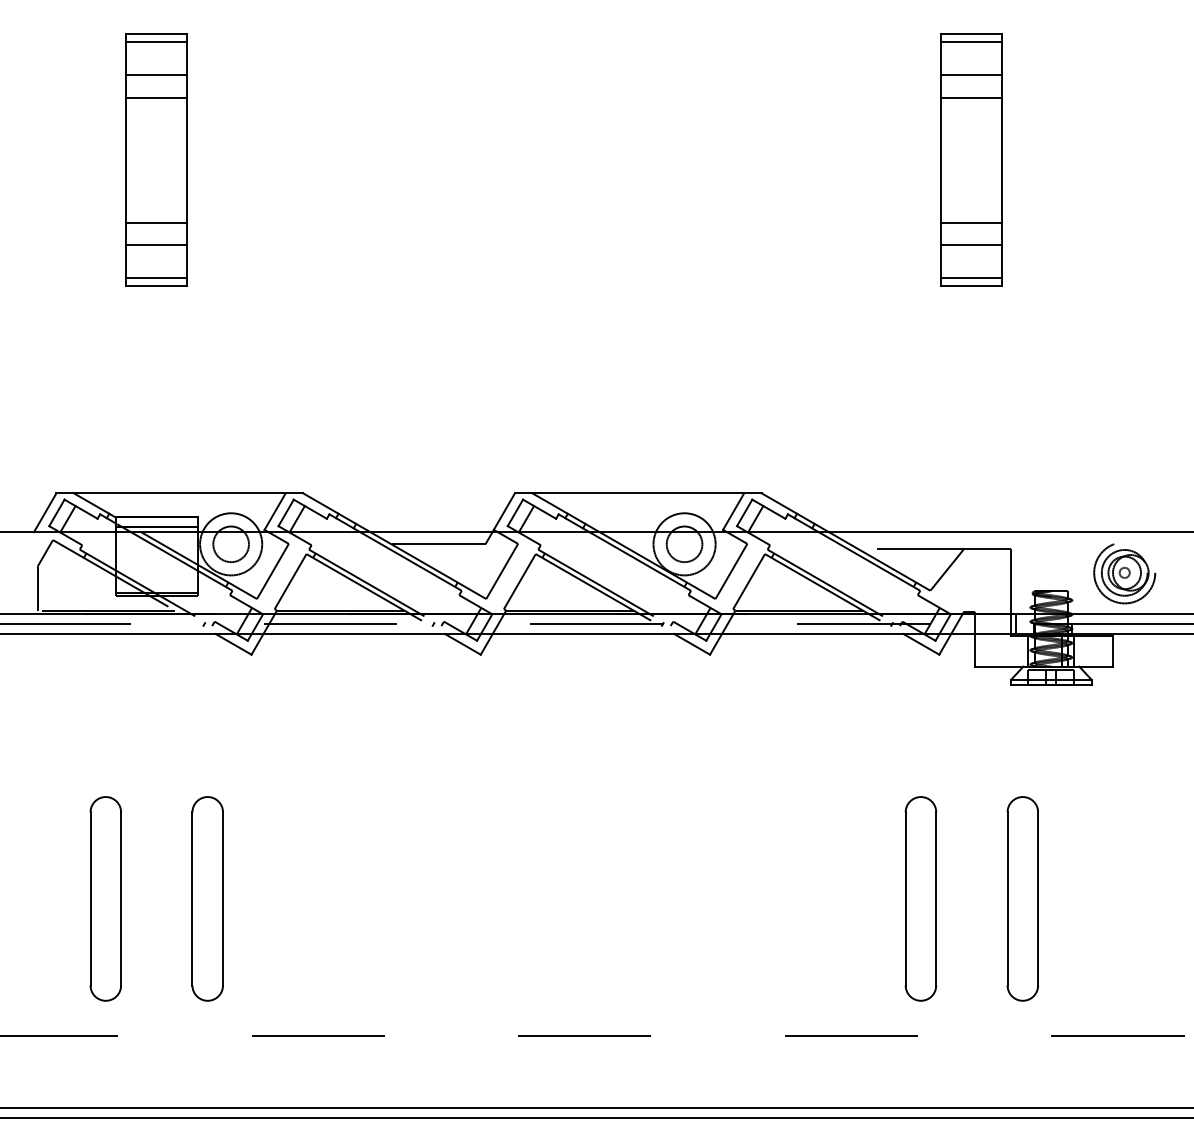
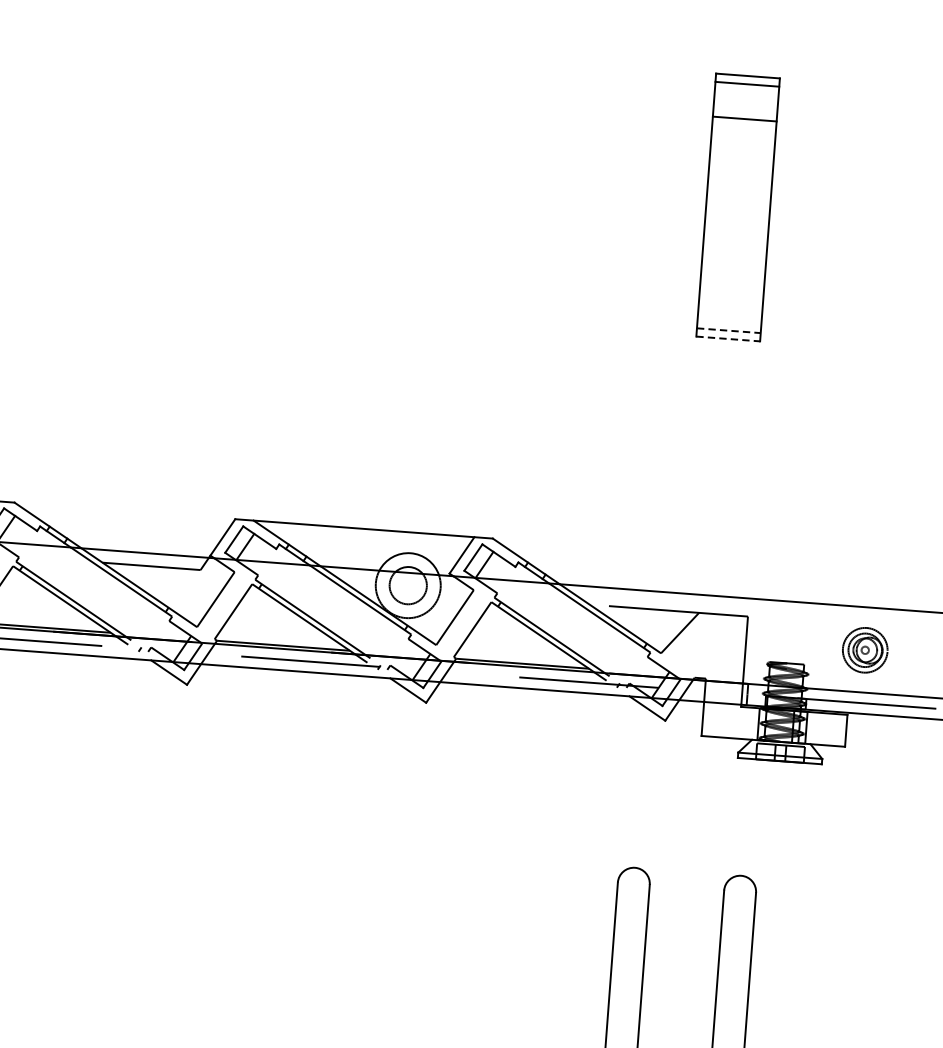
line: (971, 97) -> (742, 142), removed
line: (971, 222) -> (732, 272), removed
line: (971, 245) -> (731, 296), removed
line: (971, 278) -> (728, 330), solid -> dashed
line: (971, 286) -> (727, 339), solid -> dashed
part: (1124, 573) -> (864, 650), size x0.7

